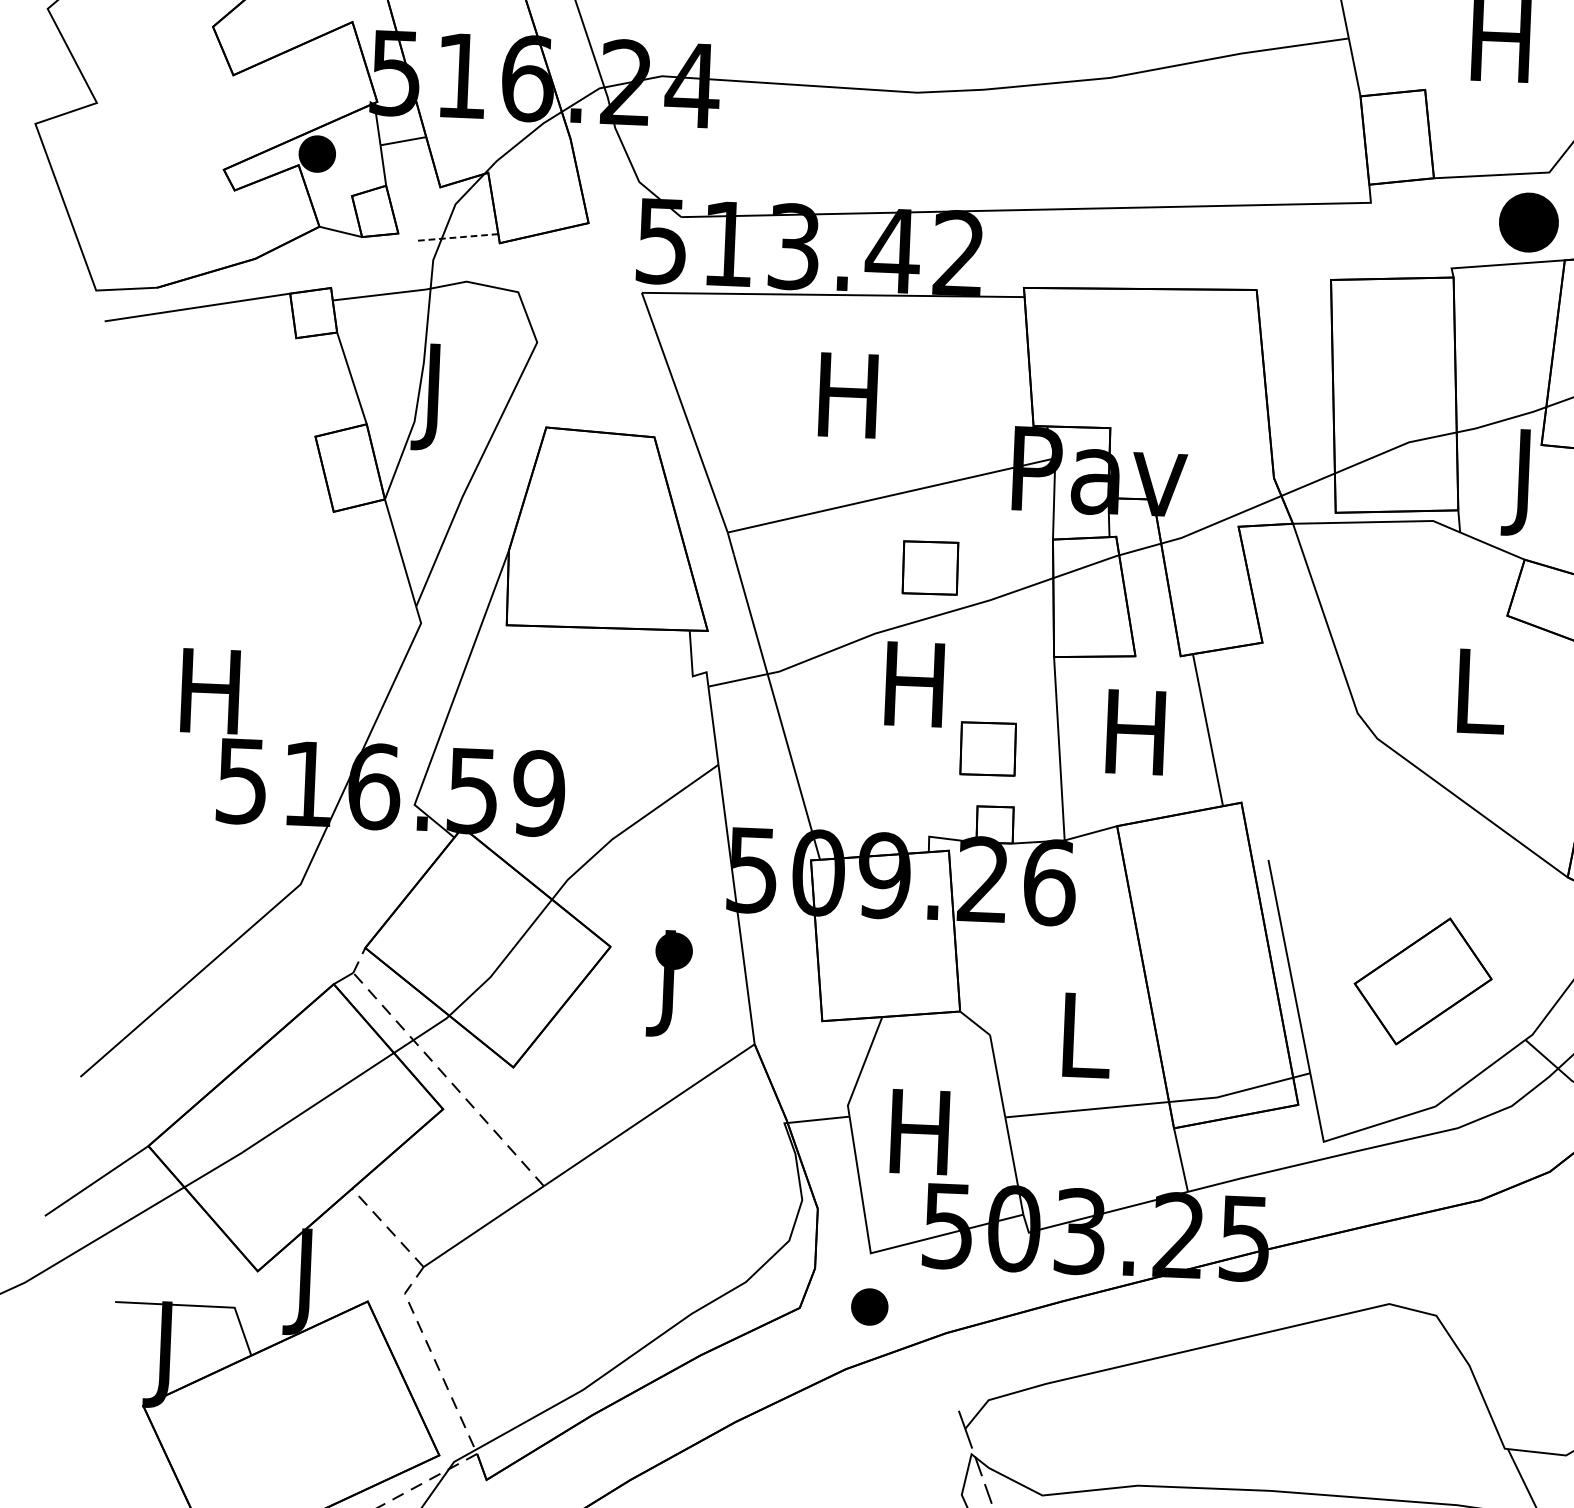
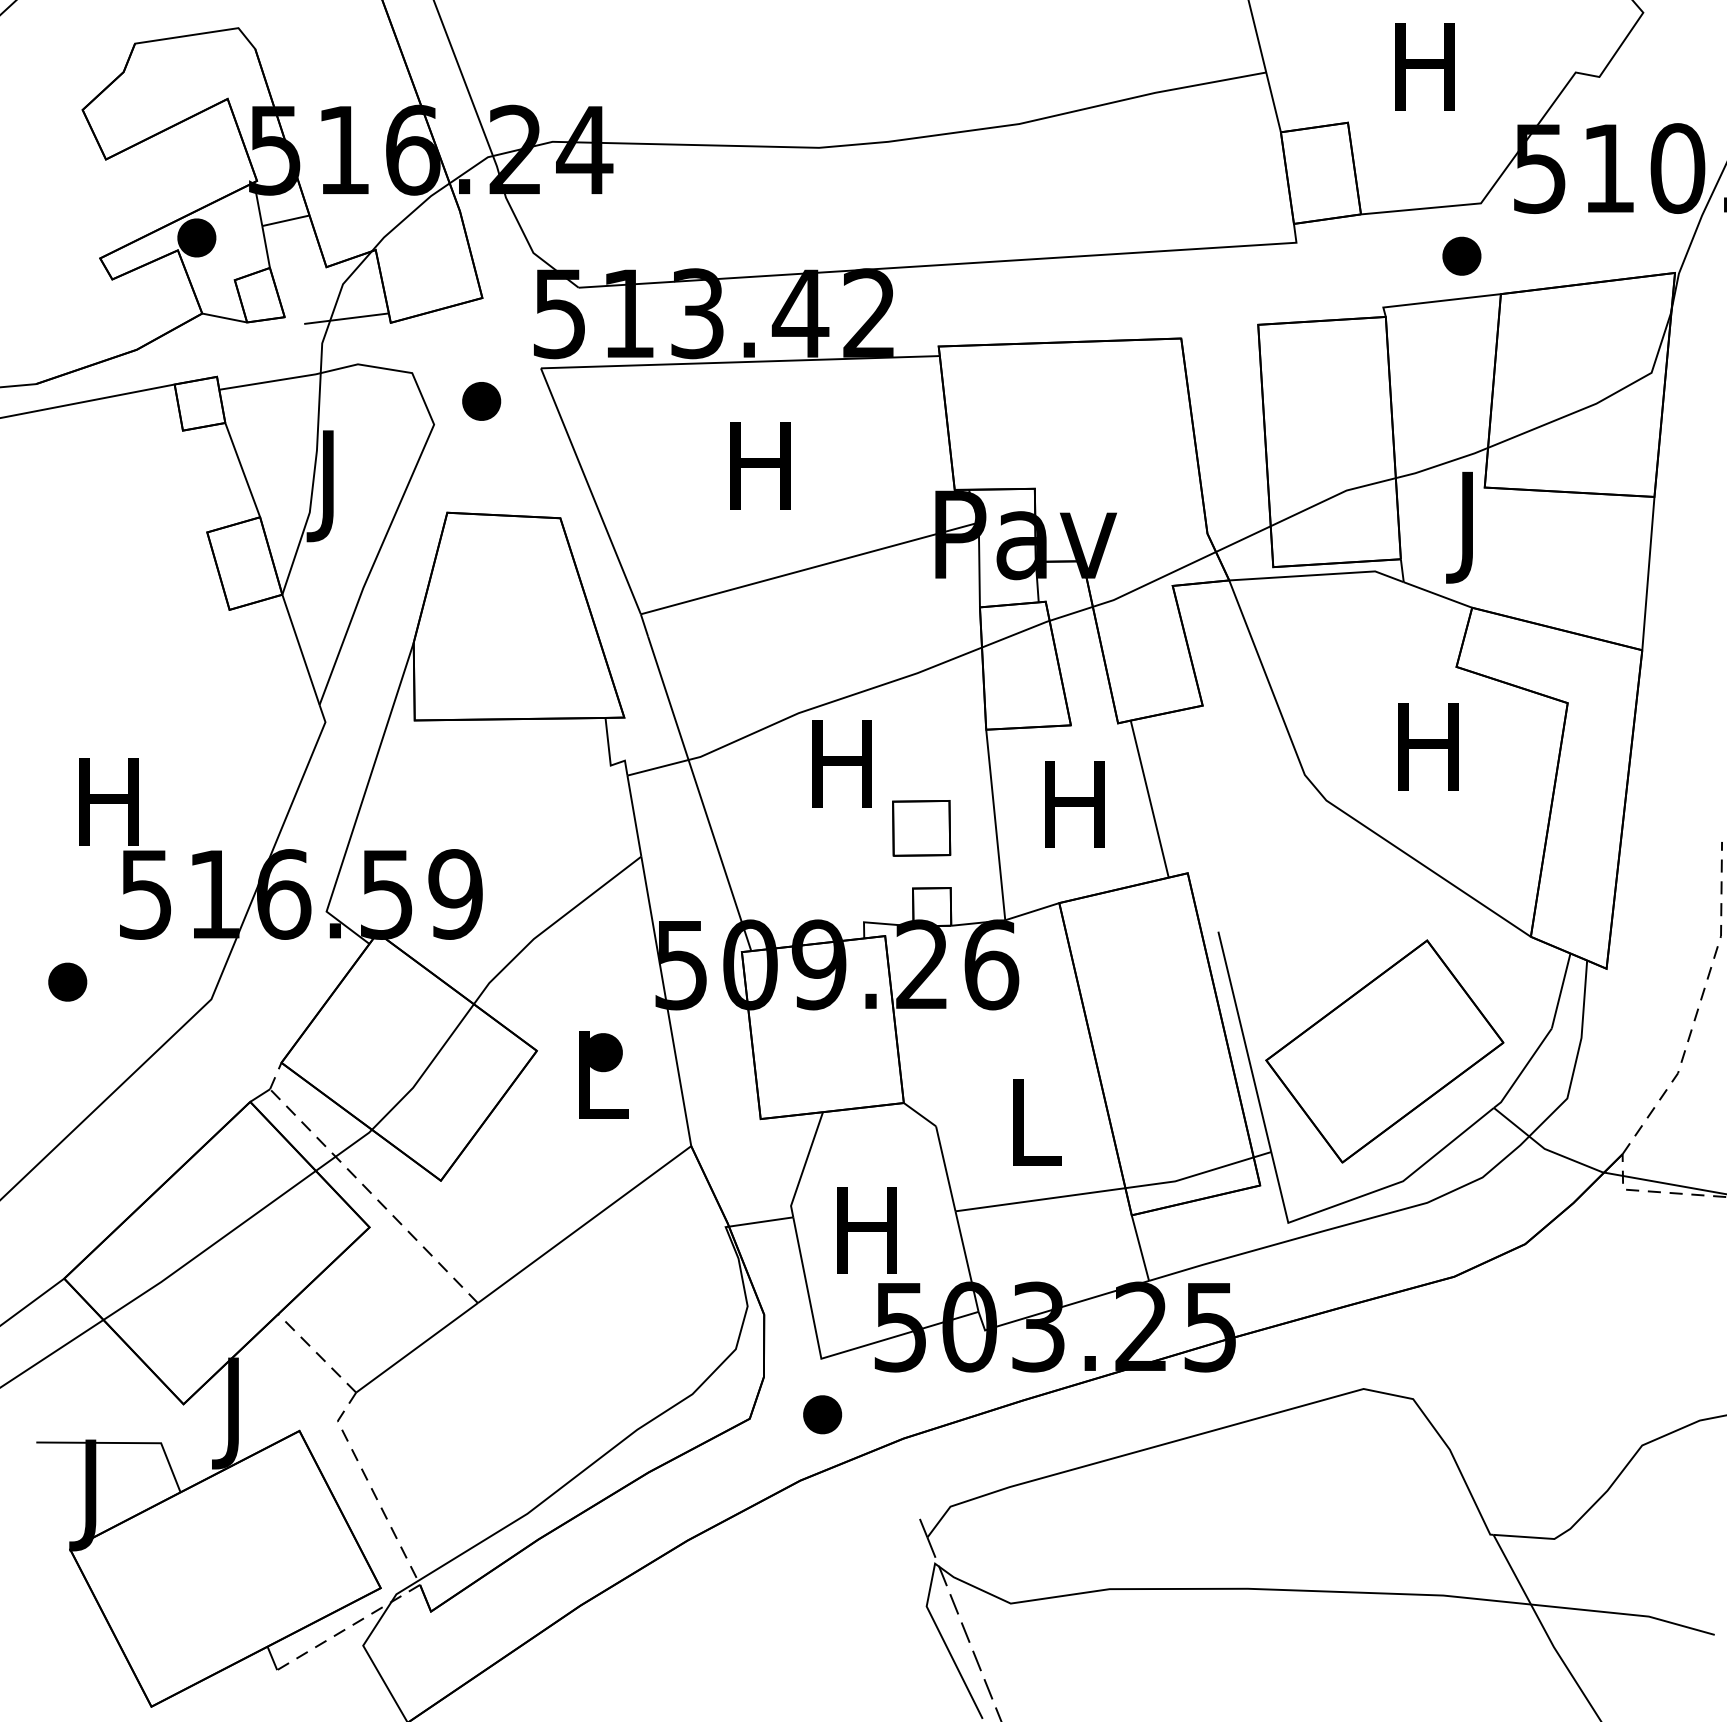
part: (1528, 221) -> (1461, 255), size x0.62
line: (457, 237) -> (346, 318), dashed -> solid
part: (583, 322) -> (481, 401), added
part: (930, 568) -> (853, 642), removed
text: (1477, 690) -> (1428, 746), L -> H
part: (163, 861) -> (67, 981), added
part: (1422, 981) -> (1384, 1051), size x1.67
text: (672, 983) -> (602, 1086), J -> L

